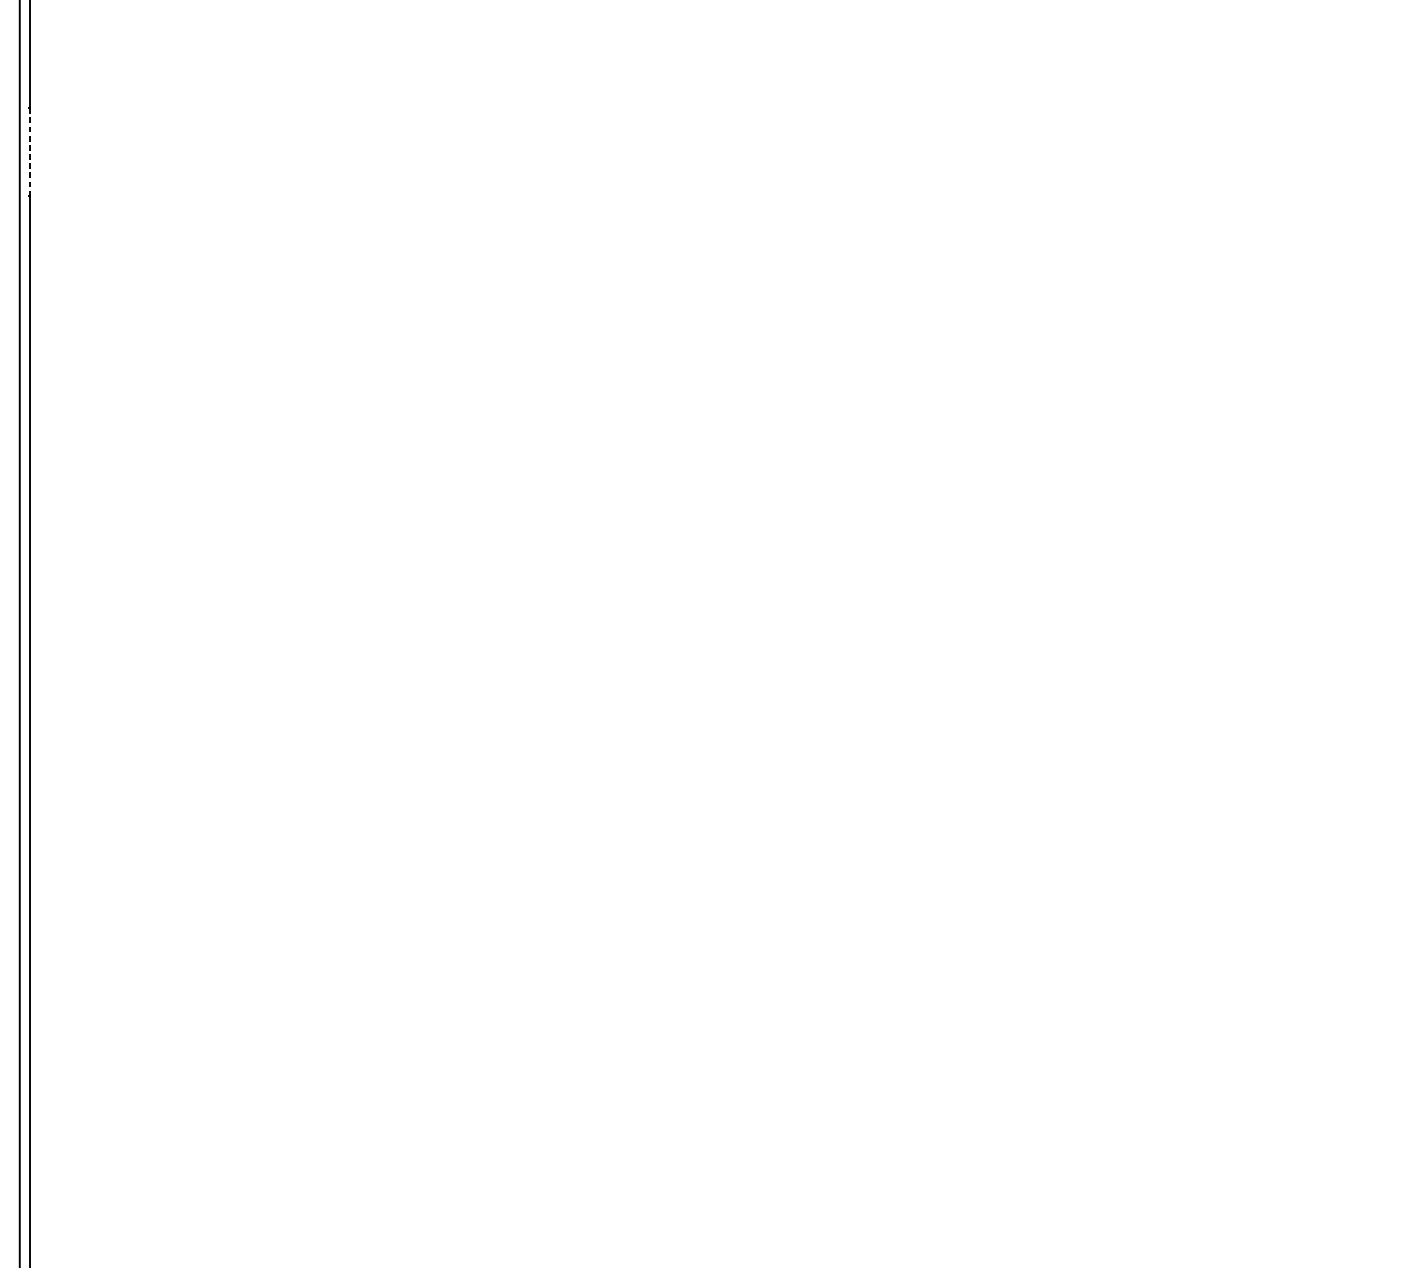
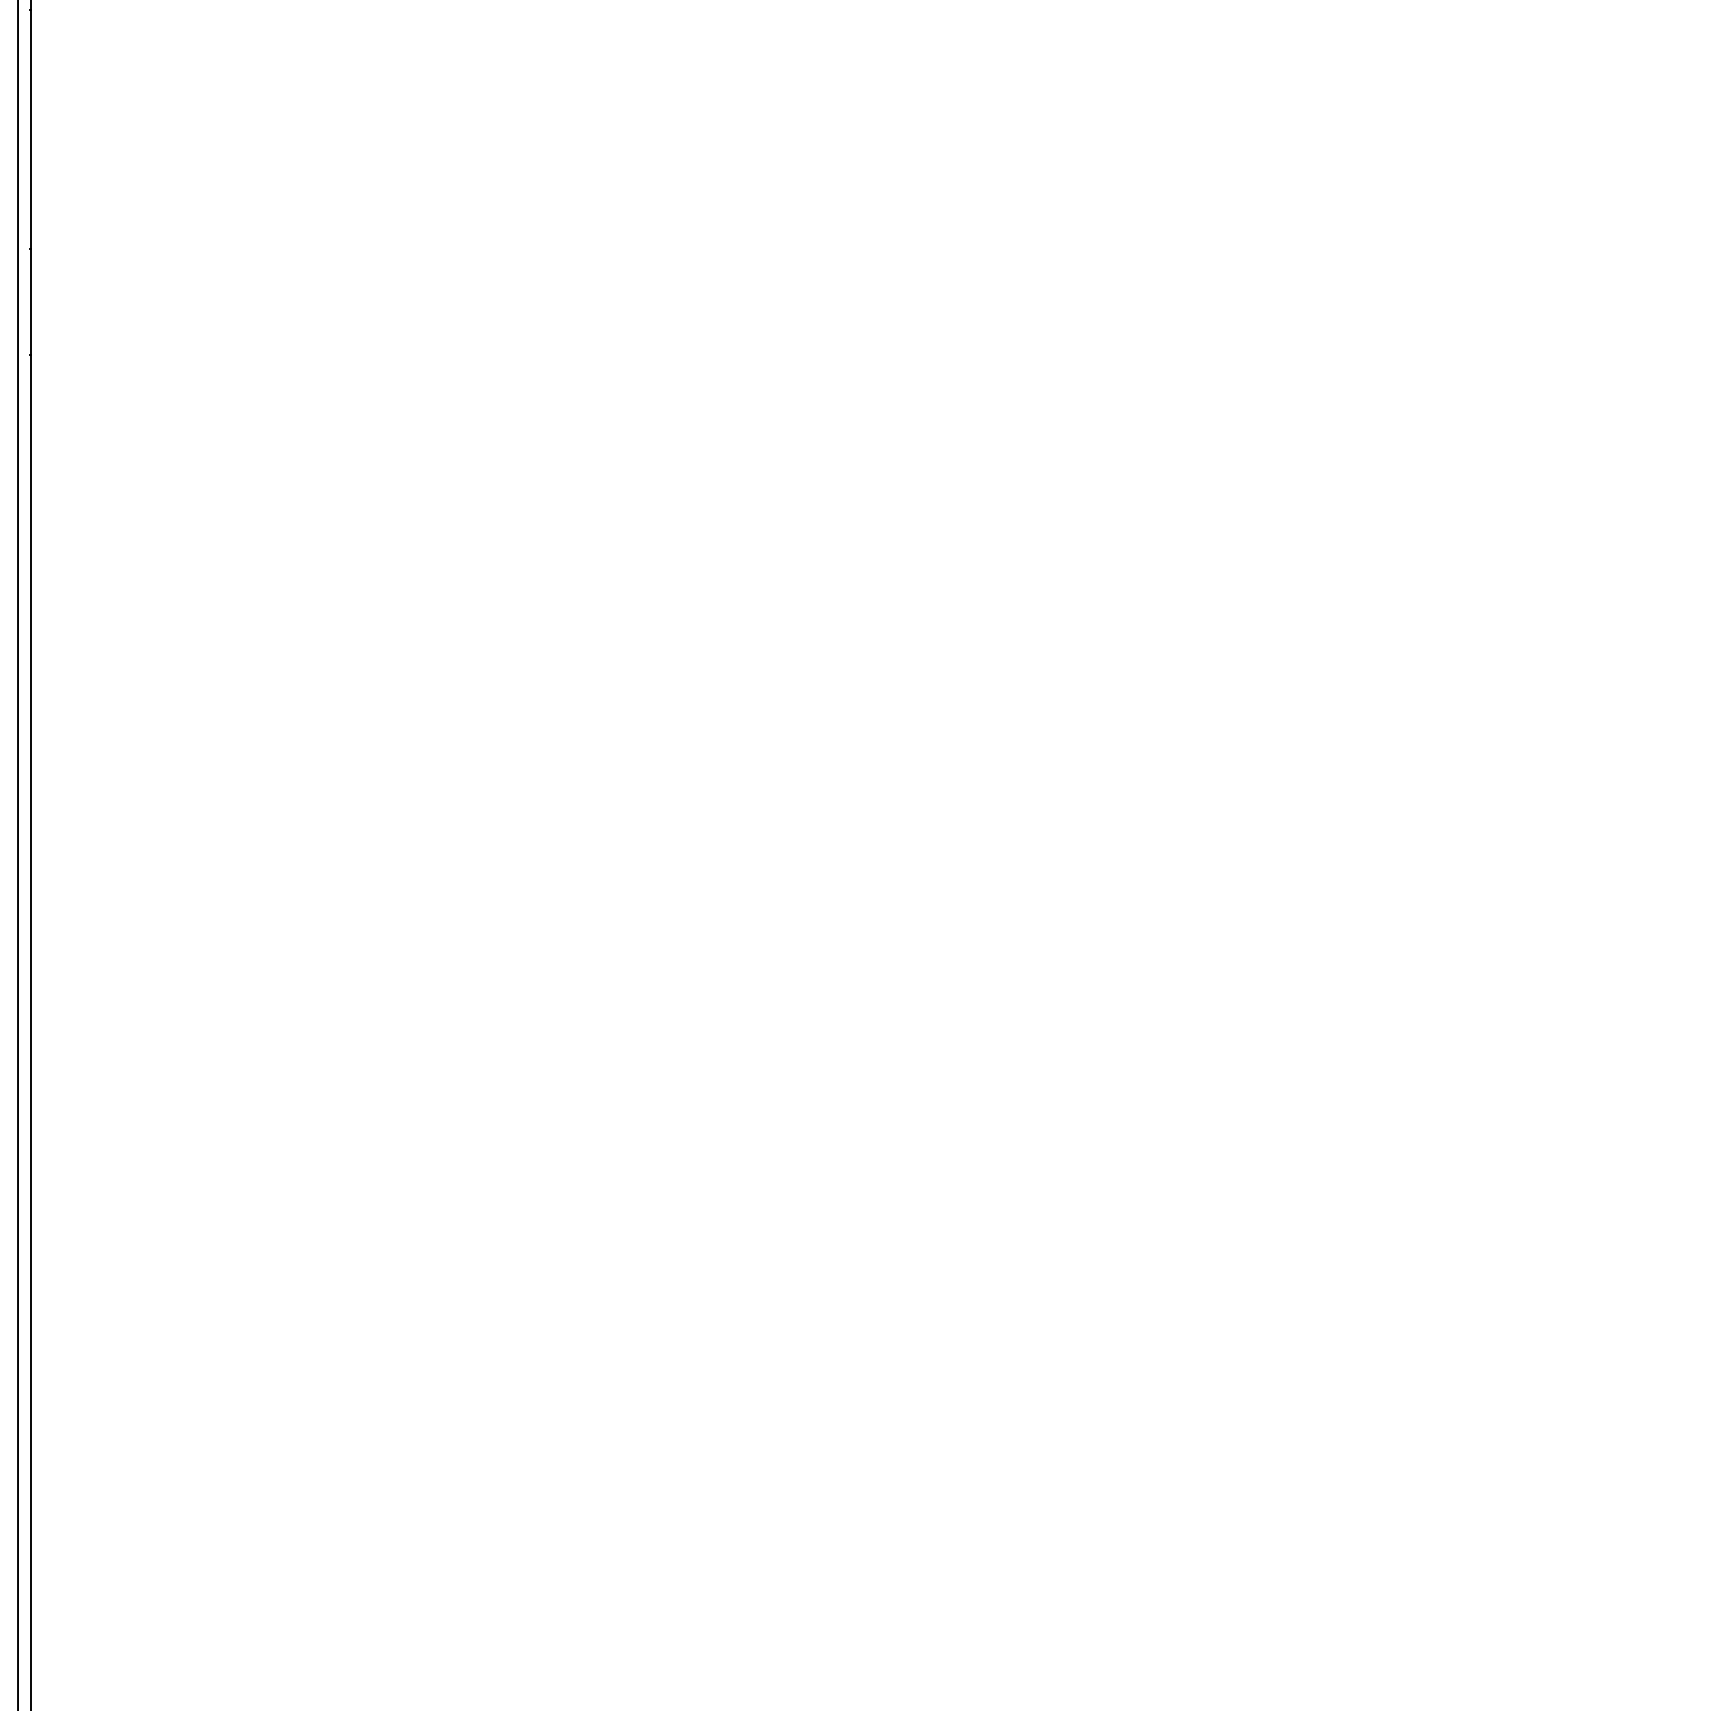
line: (30, 152) -> (30, 302), dashed -> solid

